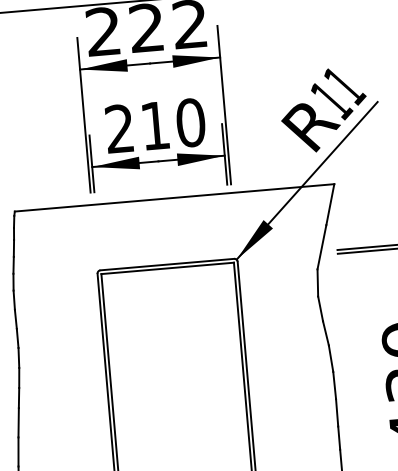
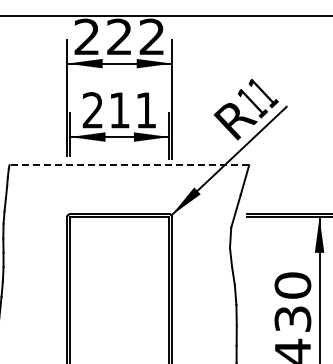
text: (189, 123) -> (145, 110), 210 -> 211
line: (174, 198) -> (129, 165), solid -> dashed

